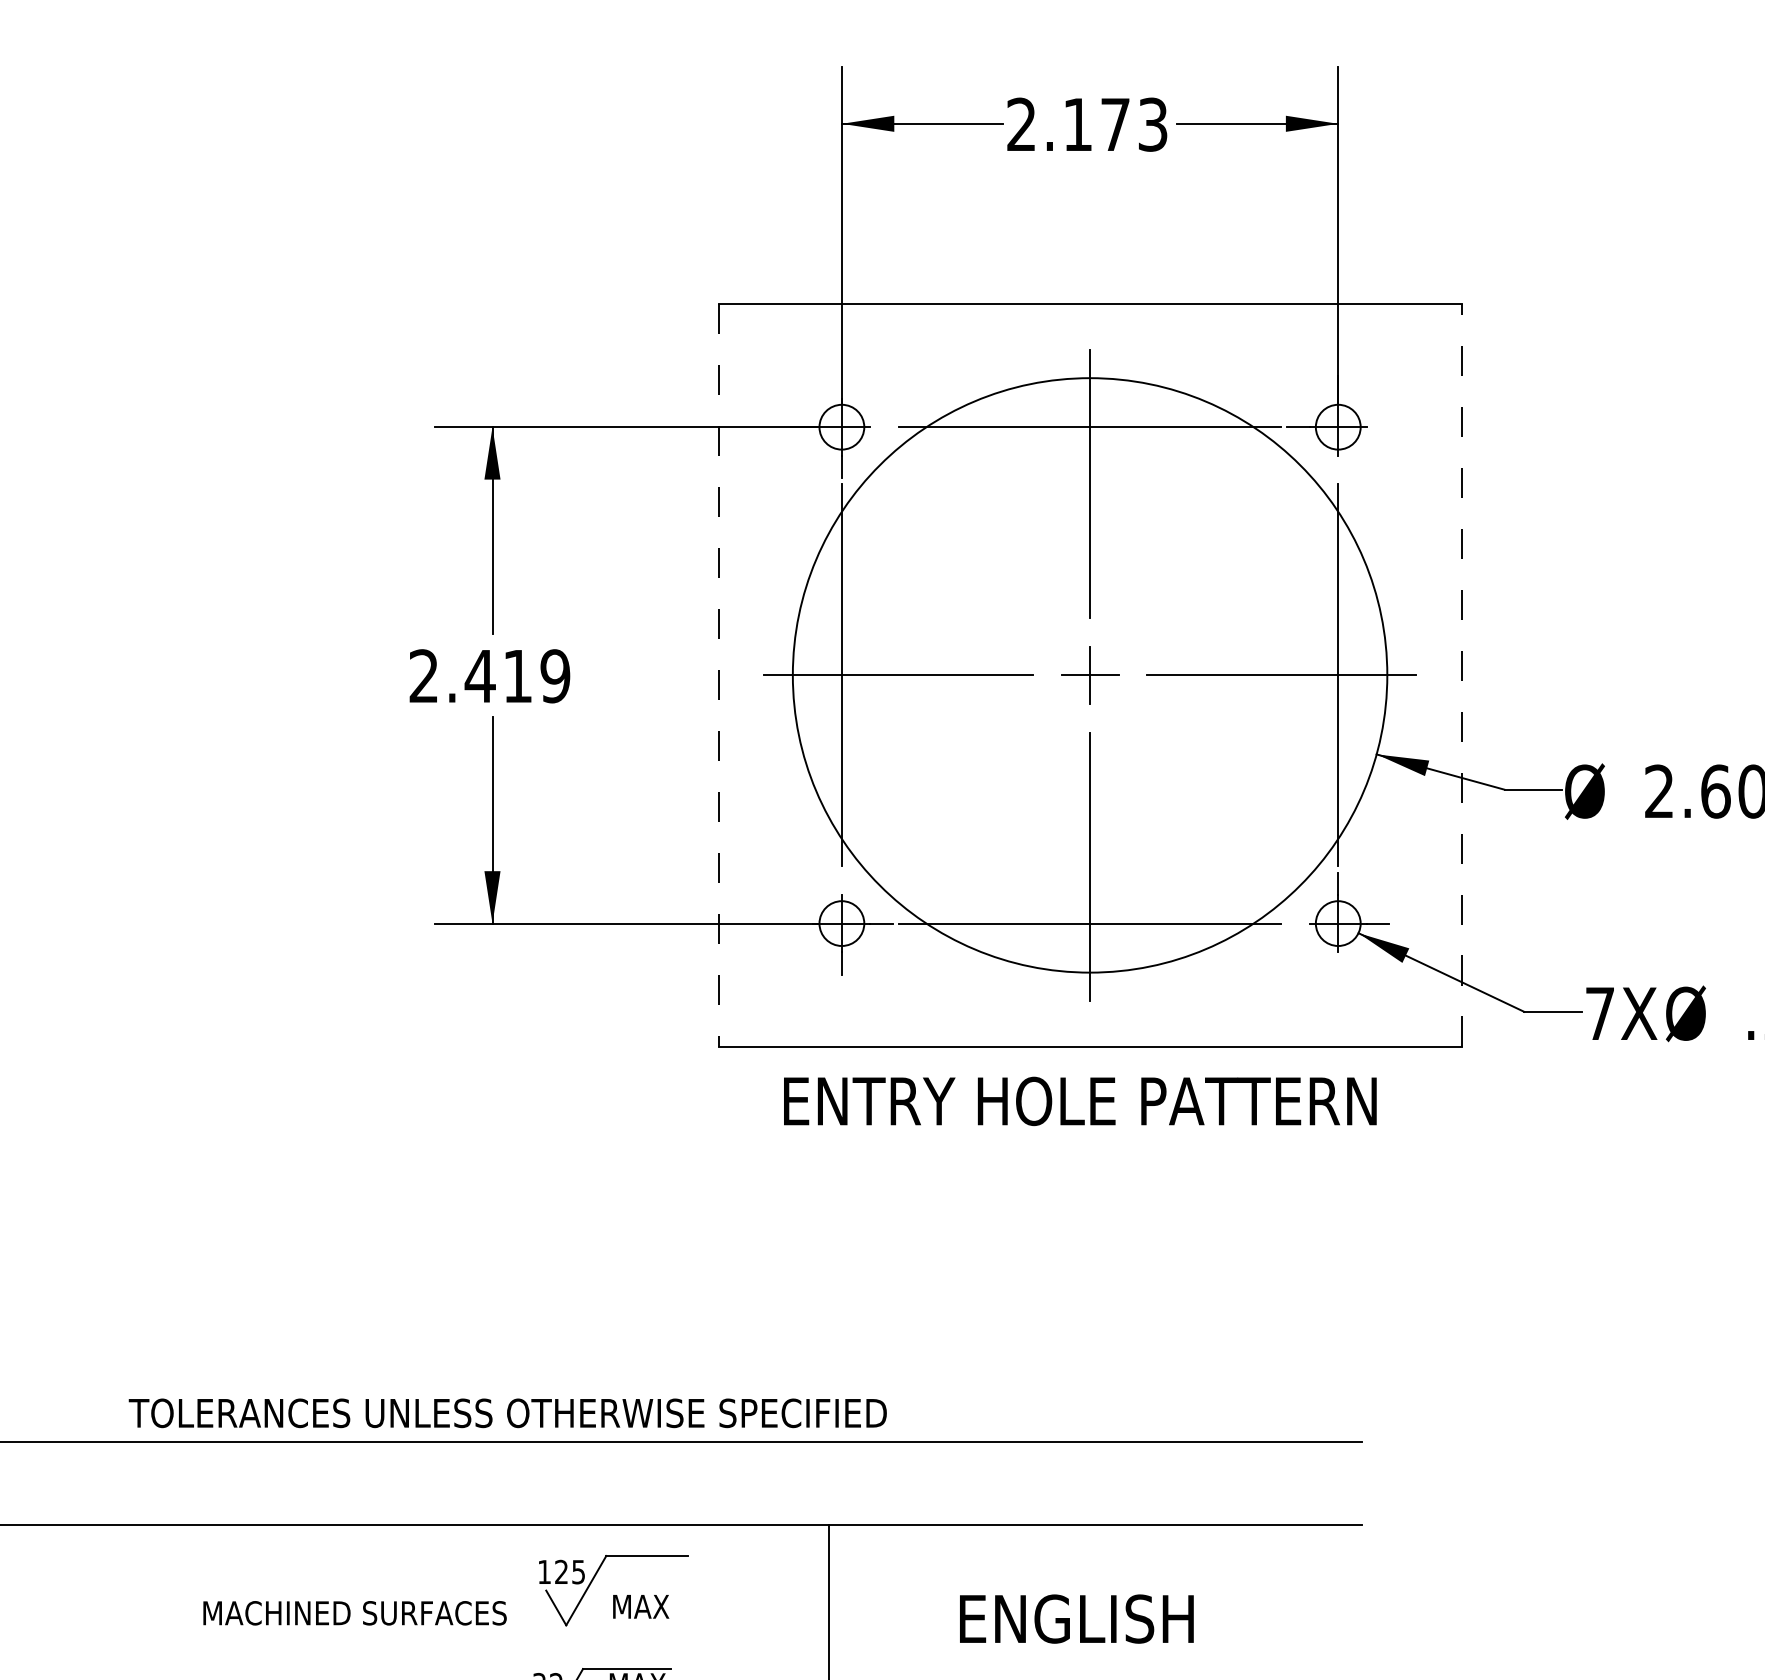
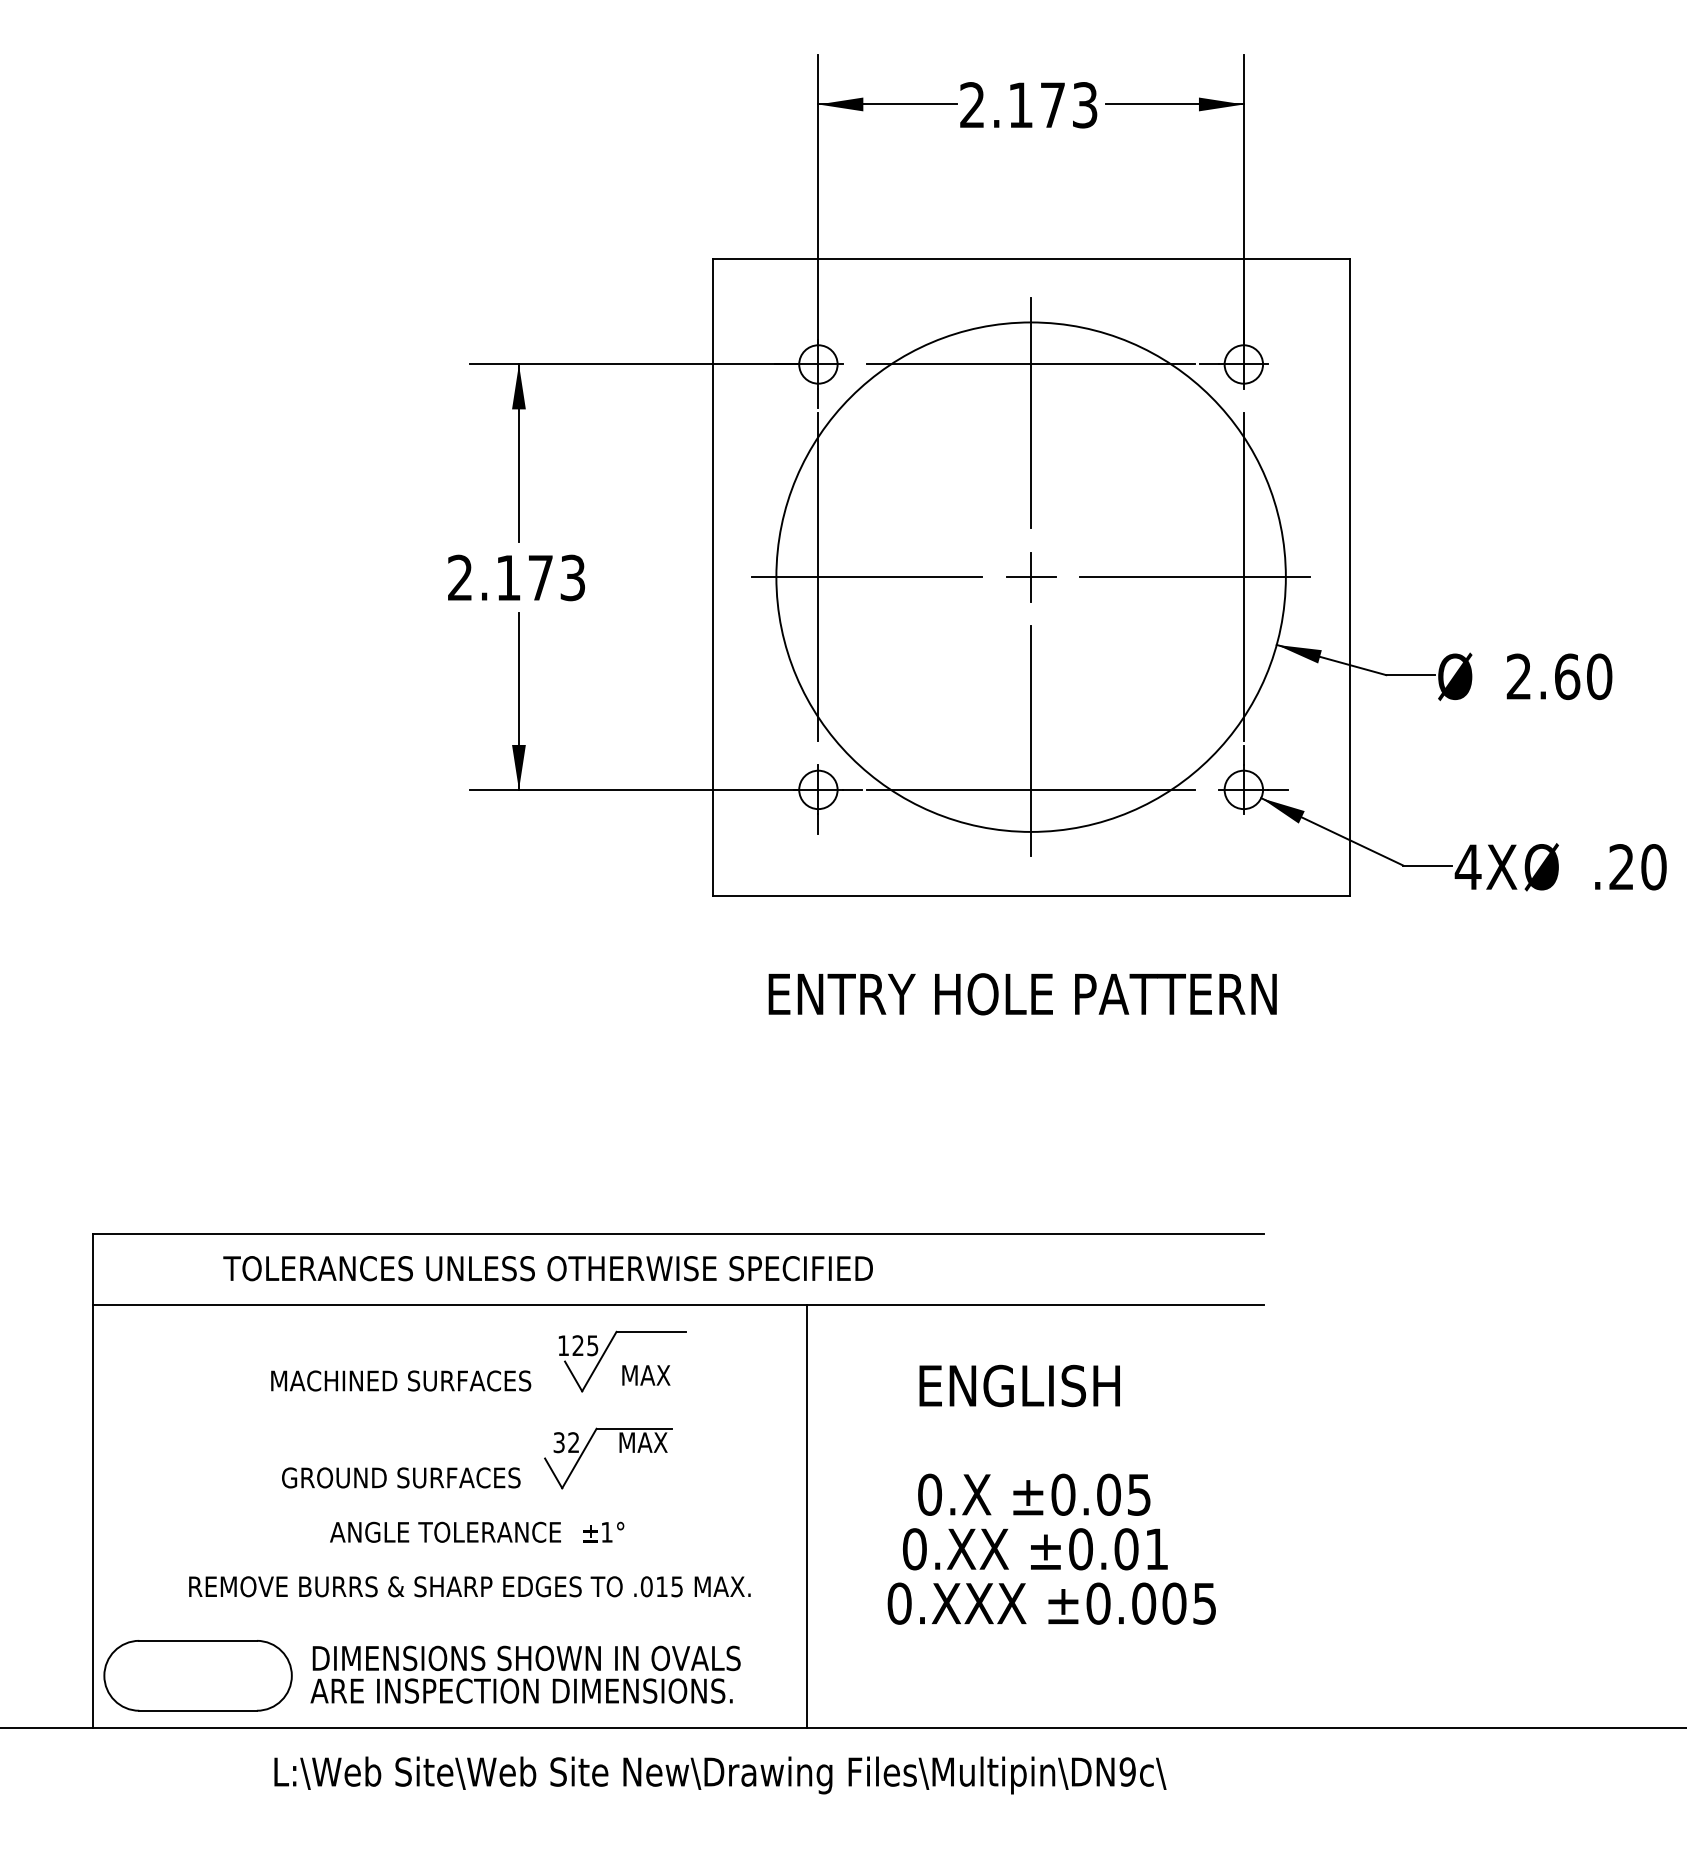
line: (1461, 674) -> (1349, 576), dashed -> solid
text: (517, 675) -> (540, 577), 2.419 -> 2.173
line: (718, 675) -> (712, 577), dashed -> solid
text: (1599, 1012) -> (1467, 866), 7X -> 4X
text: (1080, 1101) -> (1022, 994), moved
text: (507, 1413) -> (547, 1268), moved

